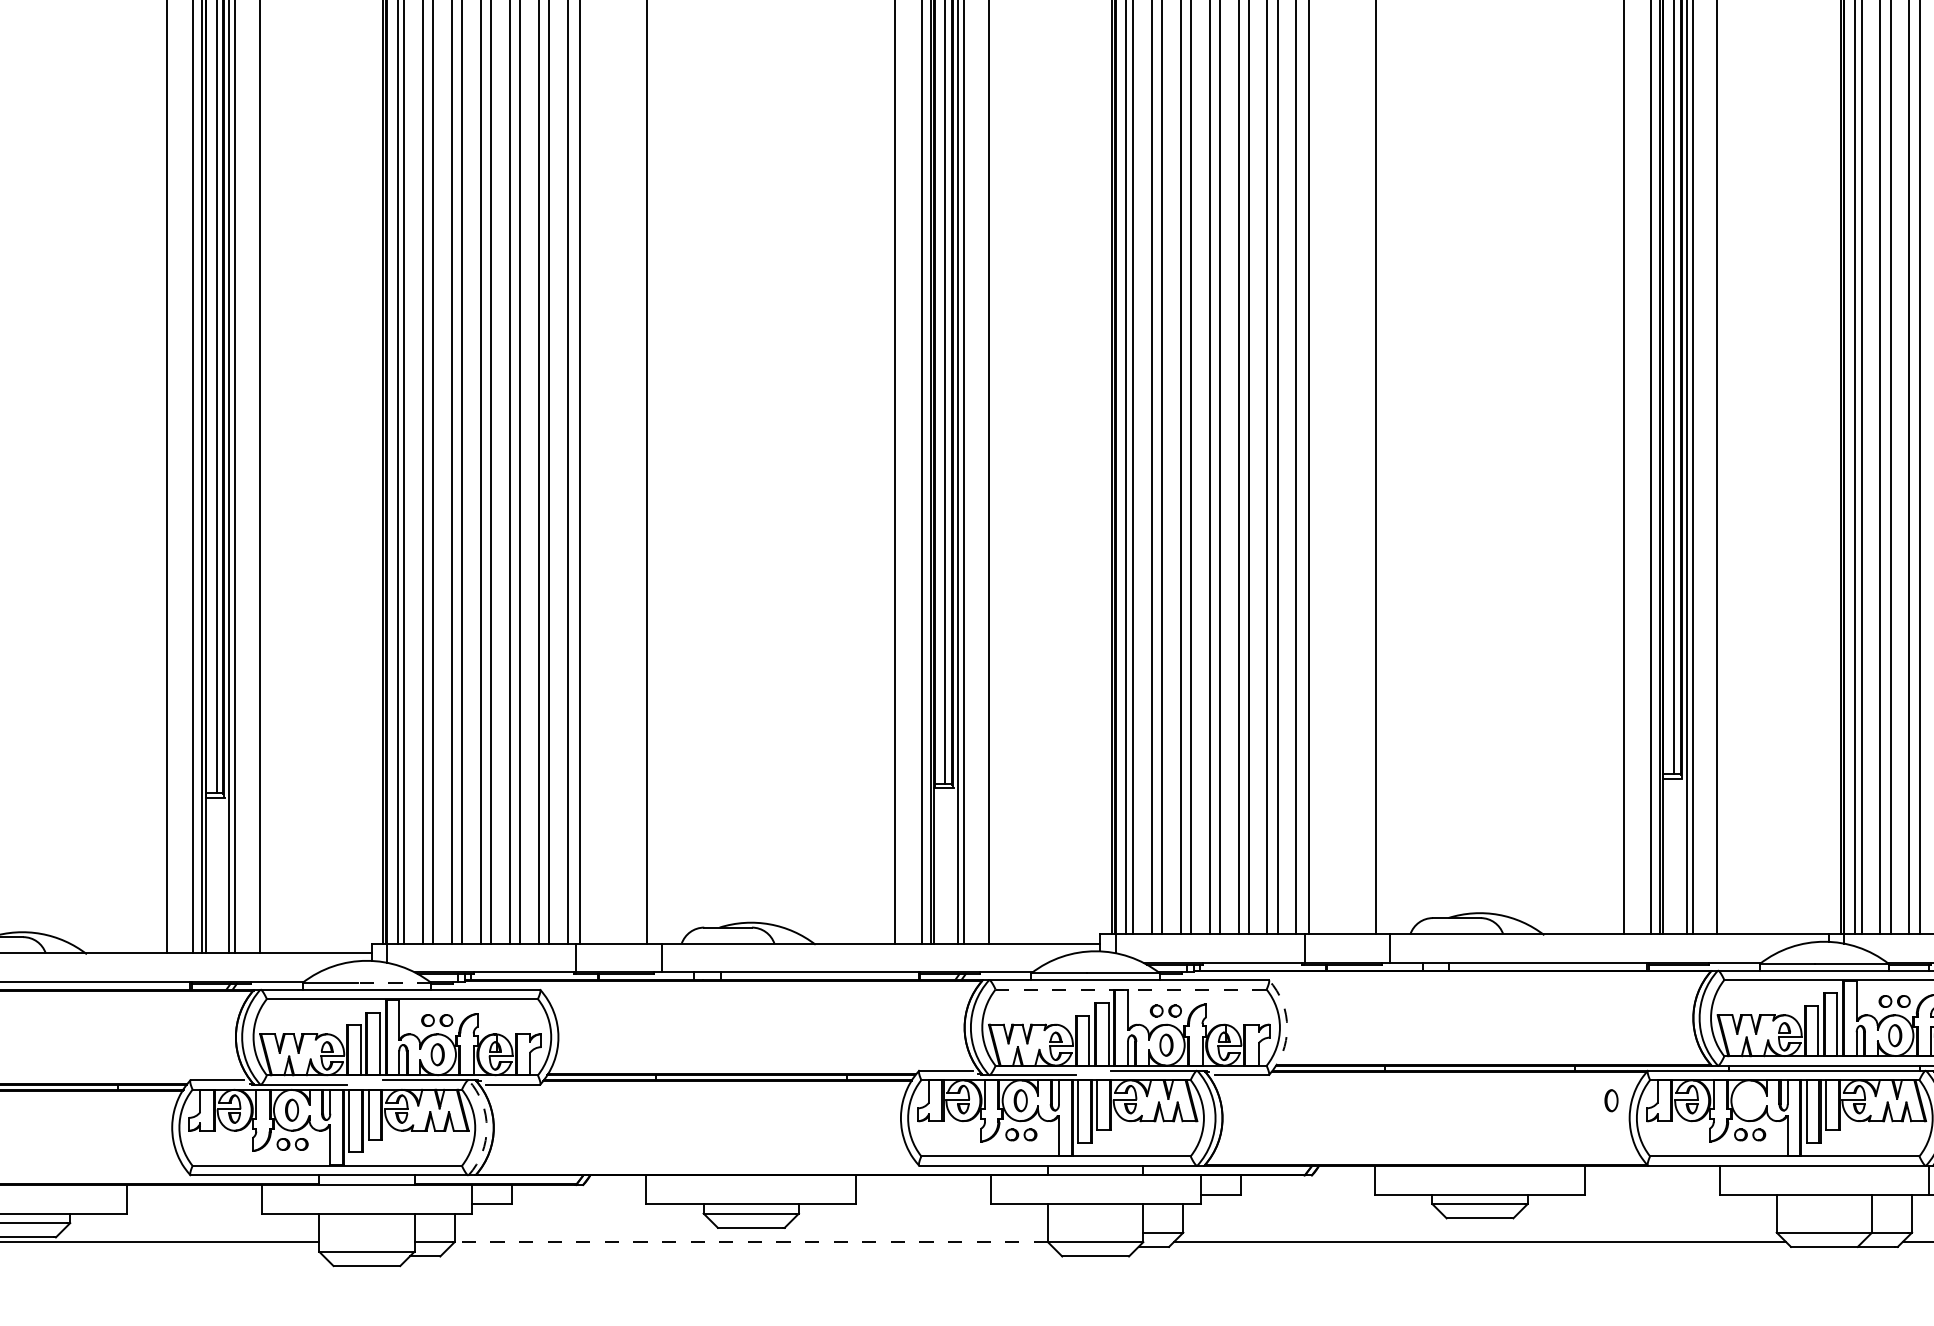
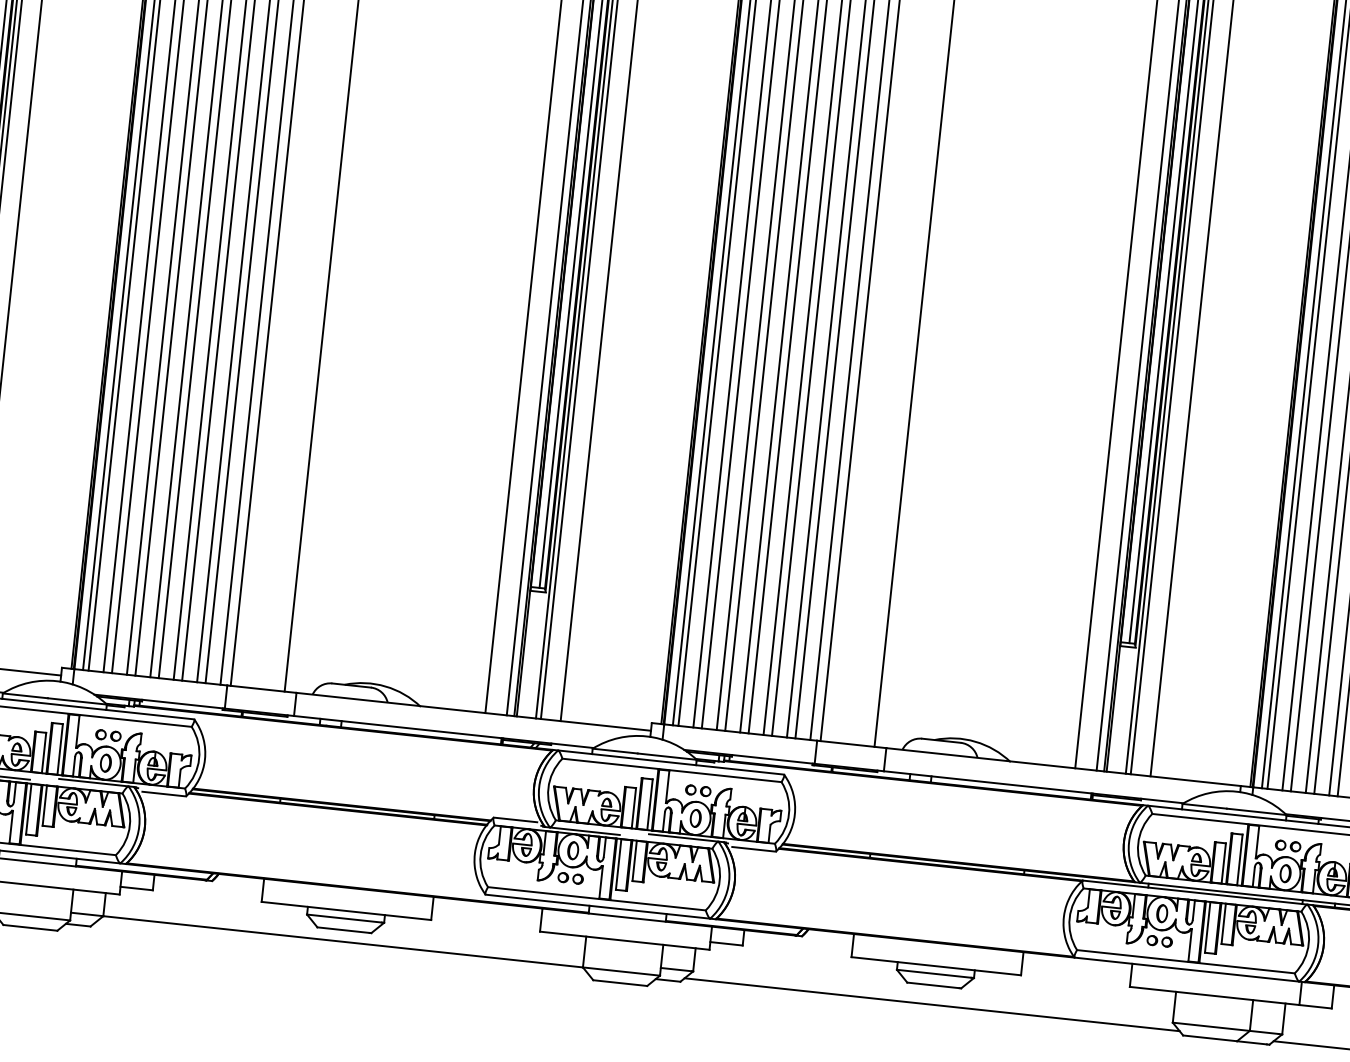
line: (394, 982) -> (77, 701), dashed -> solid
line: (1130, 989) -> (671, 770), dashed -> solid
arc: (1287, 1027) -> (795, 814), dashed -> solid
part: (1611, 1100) -> (1162, 913), moved
arc: (486, 1127) -> (139, 826), dashed -> solid
line: (751, 1242) -> (343, 942), dashed -> solid

